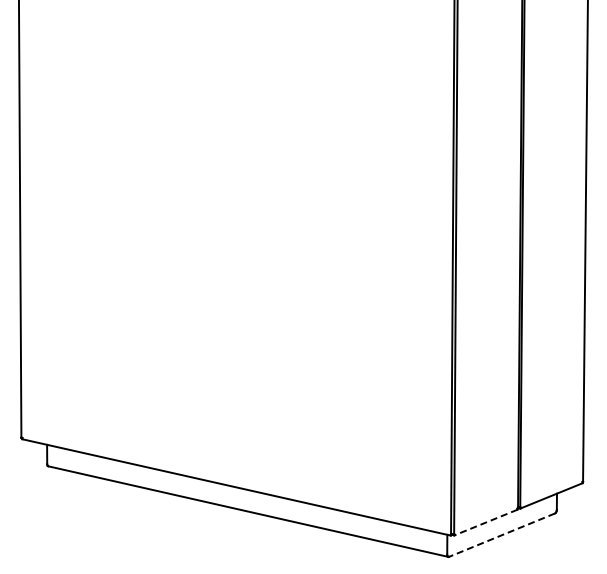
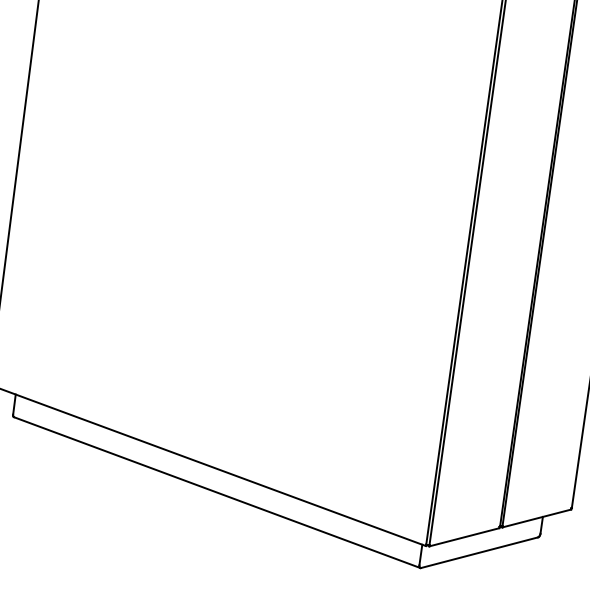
line: (485, 522) -> (463, 537), dashed -> solid
line: (501, 535) -> (478, 552), dashed -> solid

